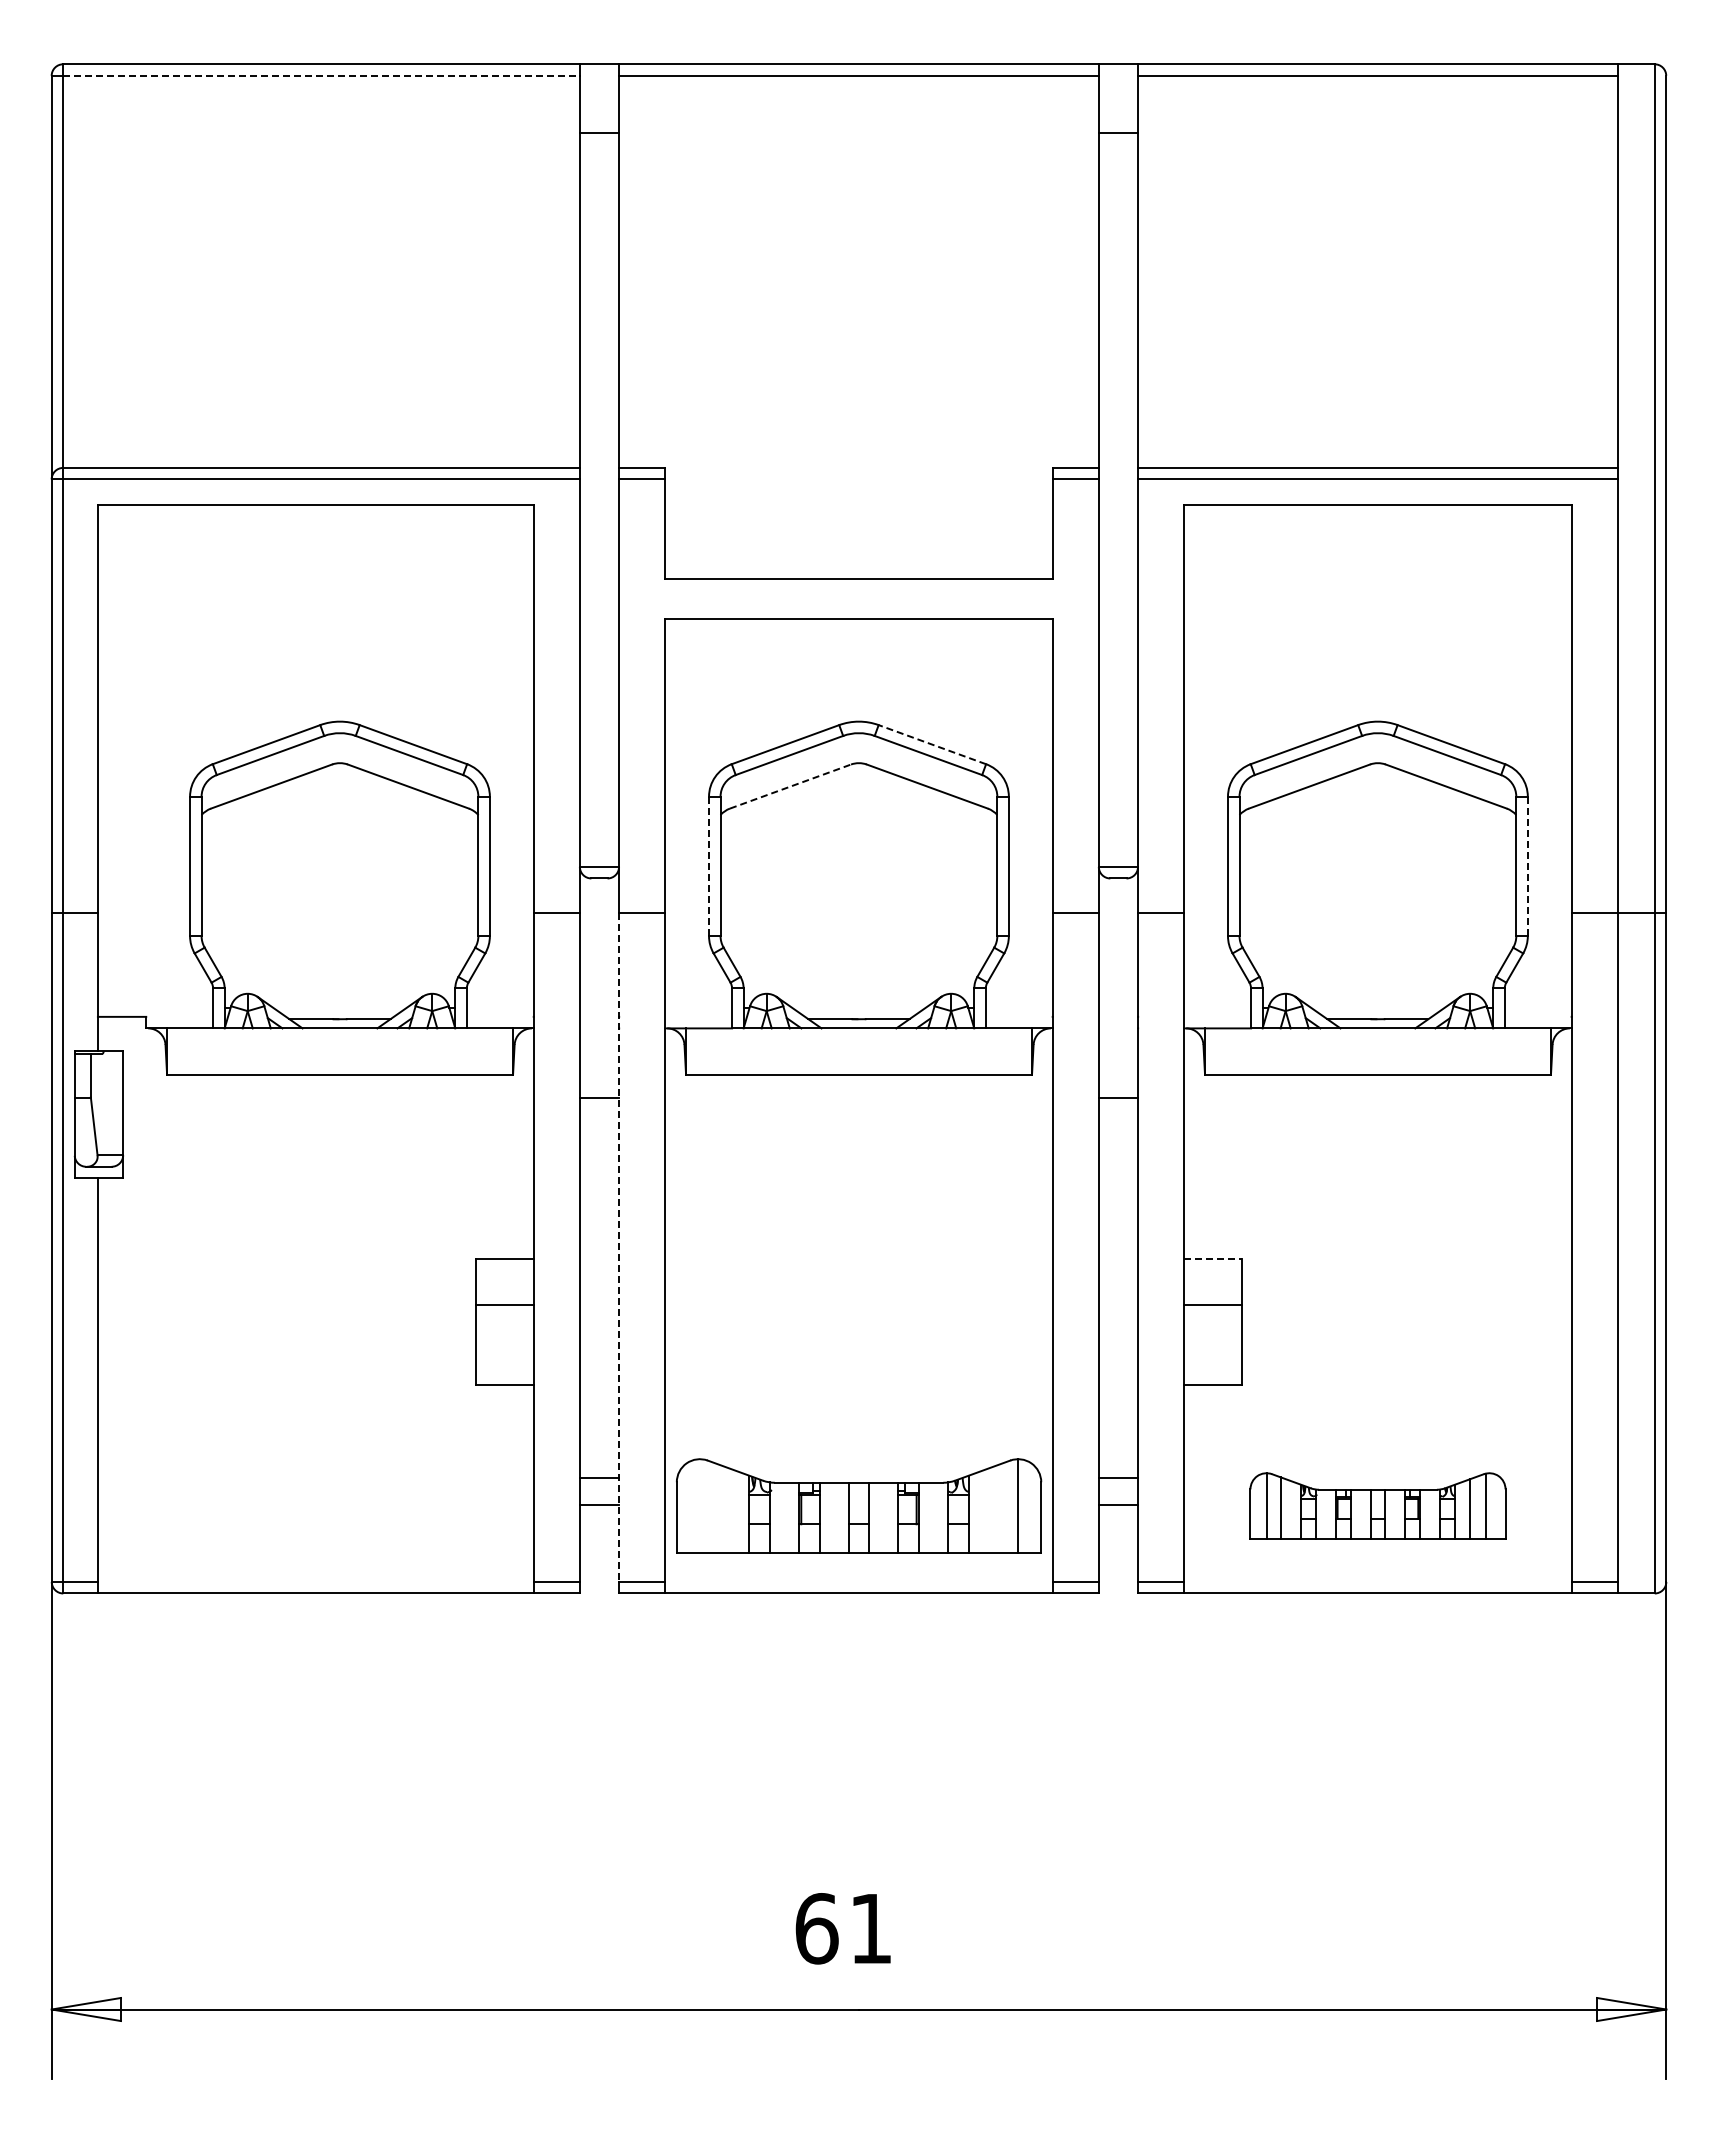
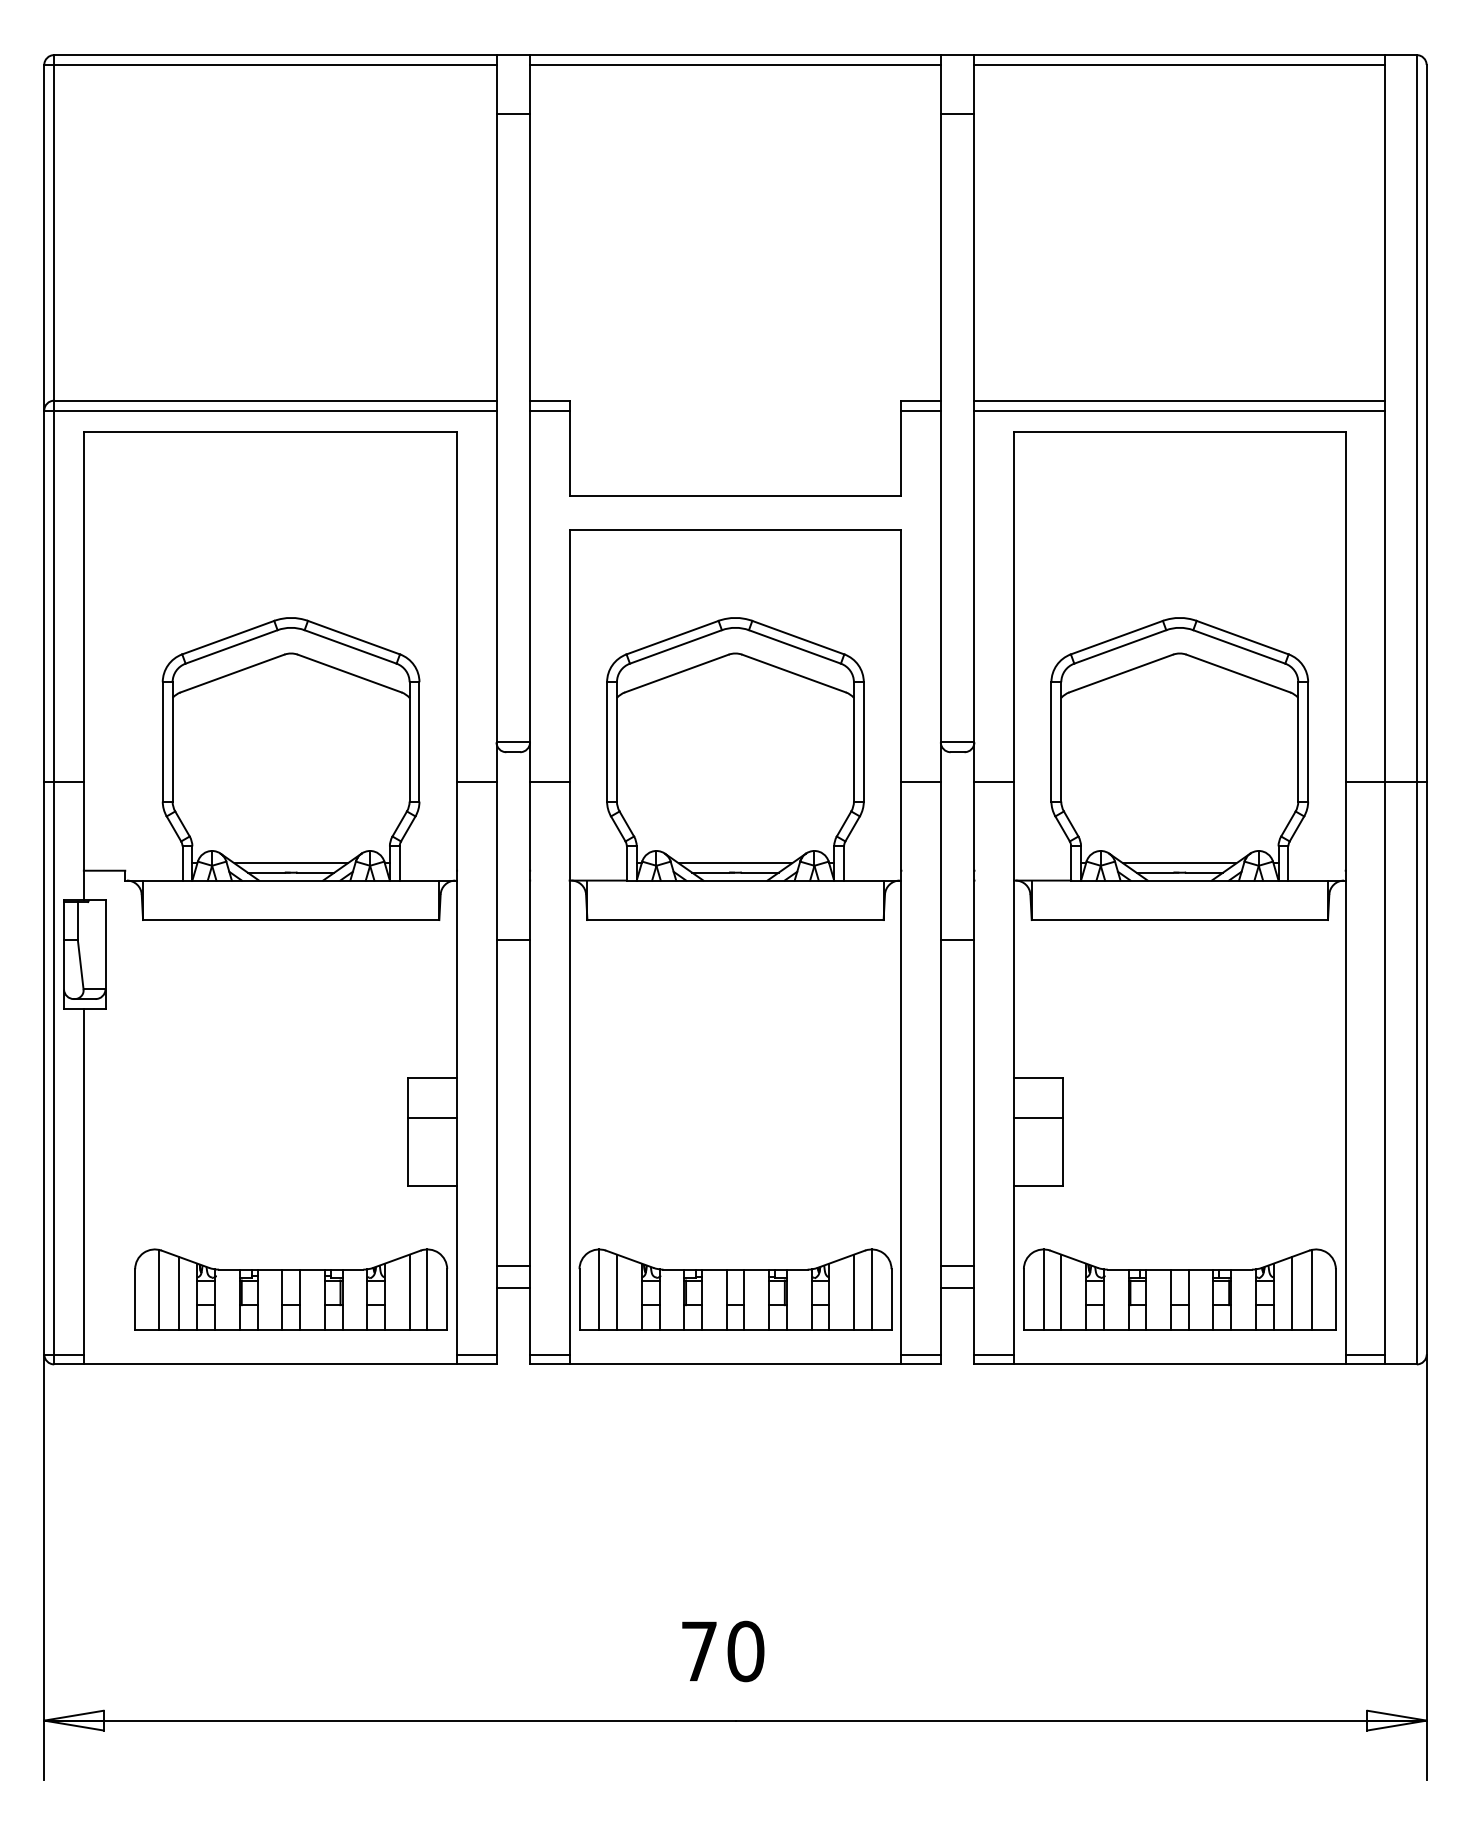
line: (322, 75) -> (276, 64), dashed -> solid
line: (931, 744) -> (797, 637), dashed -> solid
line: (790, 786) -> (676, 673), dashed -> solid
line: (709, 866) -> (607, 741), dashed -> solid
line: (1527, 866) -> (1307, 741), dashed -> solid
line: (339, 1008) -> (290, 863), added
line: (858, 1008) -> (735, 863), added
line: (1377, 1008) -> (1179, 863), added
line: (619, 1248) -> (530, 1069), dashed -> solid
line: (1213, 1259) -> (1039, 1078), dashed -> solid
part: (340, 1505) -> (291, 1289), added
part: (1377, 1505) -> (1179, 1289), size x1.43
line: (699, 1506) -> (598, 1289), added
line: (720, 1509) -> (616, 1292), added
line: (997, 1509) -> (854, 1292), added
text: (843, 1928) -> (722, 1651), 61 -> 70

